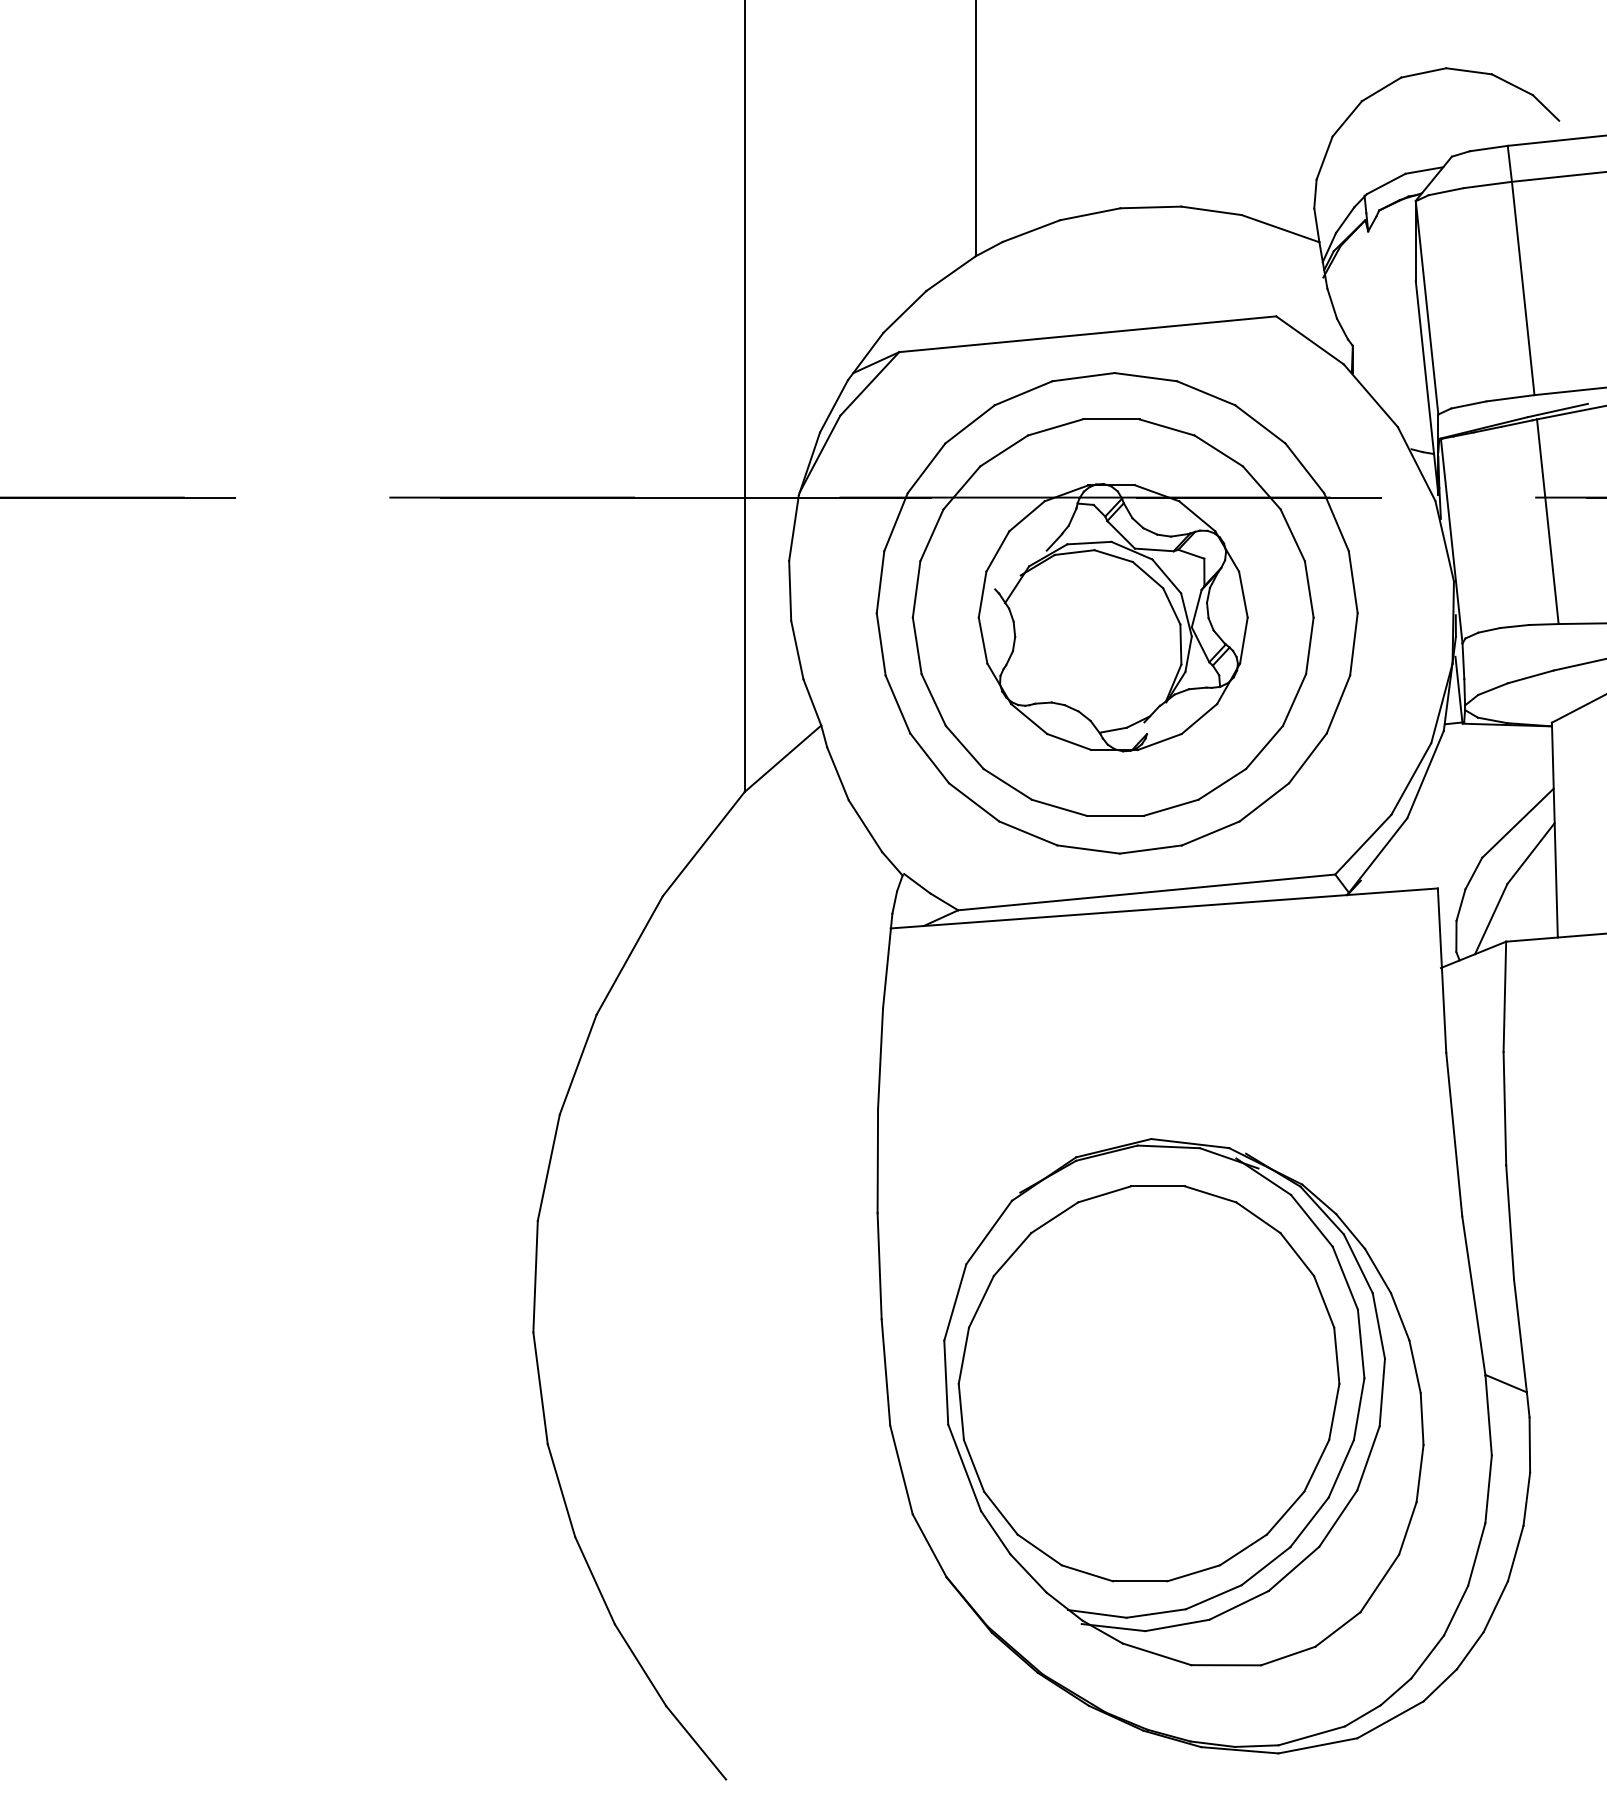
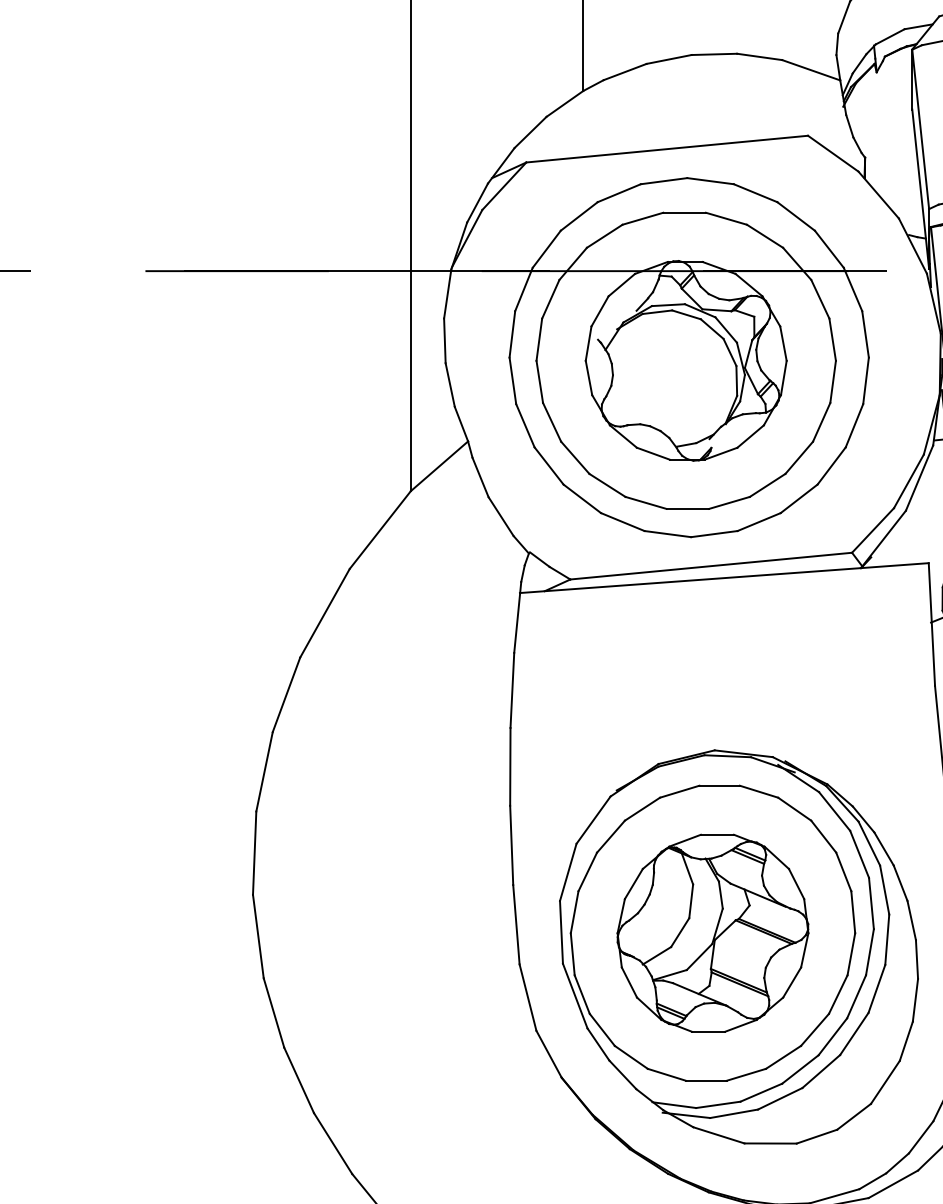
part: (1148, 1383) -> (712, 933), added

